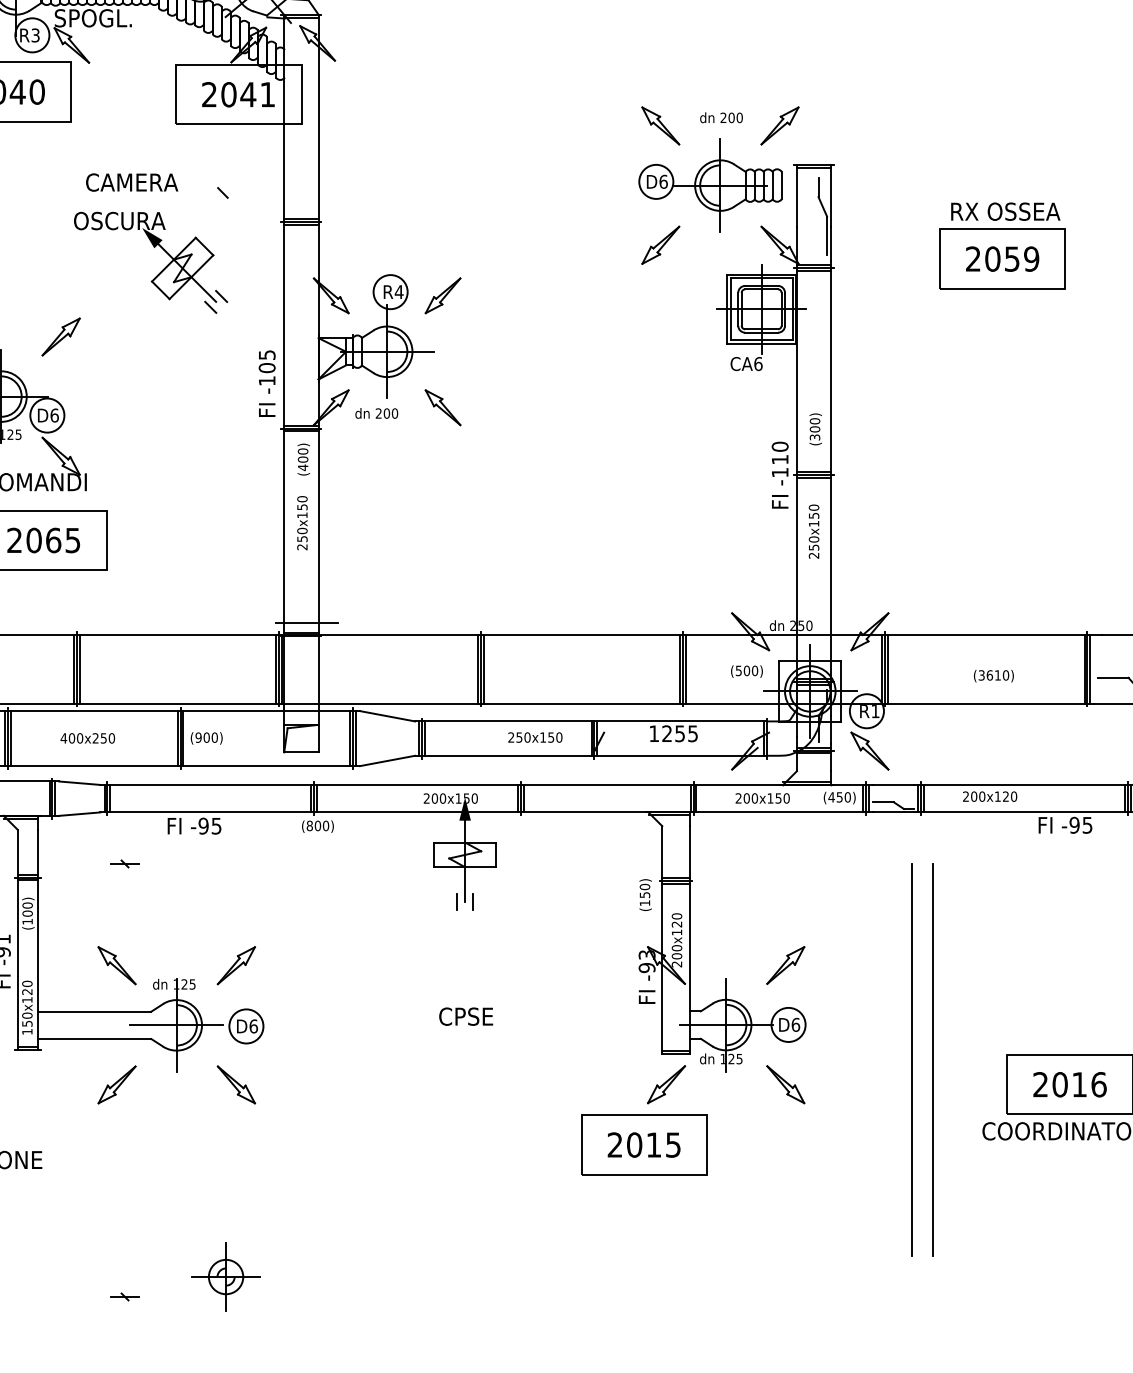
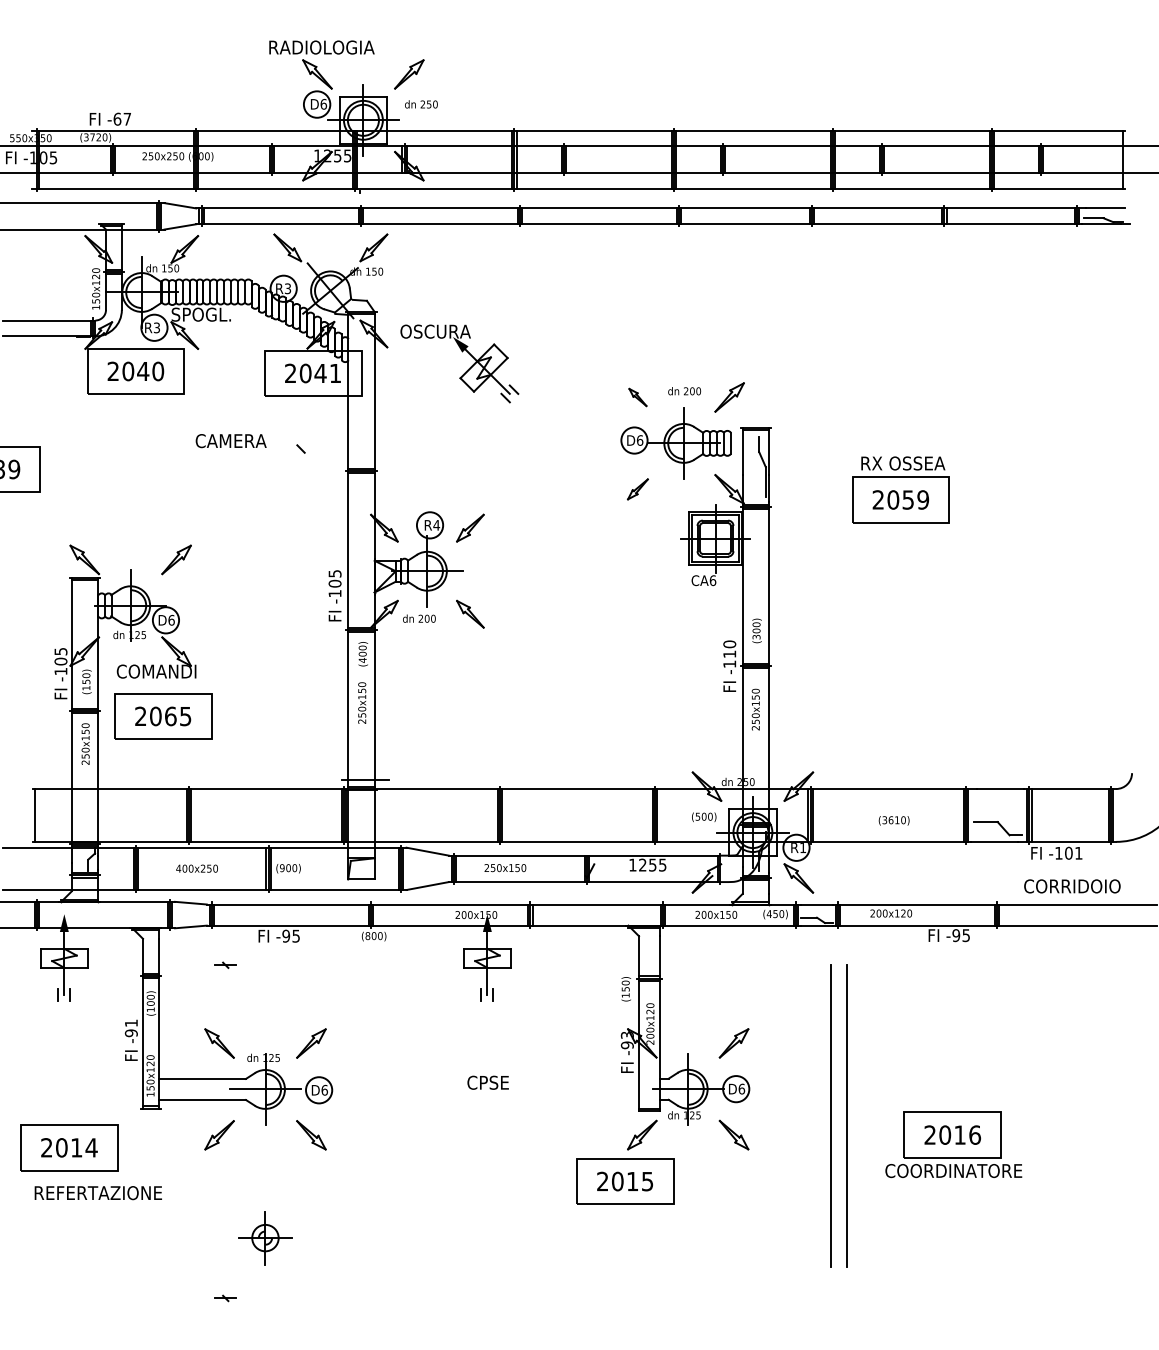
part: (660, 125) -> (637, 397), size x0.6
part: (660, 245) -> (637, 489), size x0.7
part: (159, 271) -> (466, 370), moved
text: (535, 738) -> (505, 868), moved
part: (226, 1277) -> (265, 1238), moved

